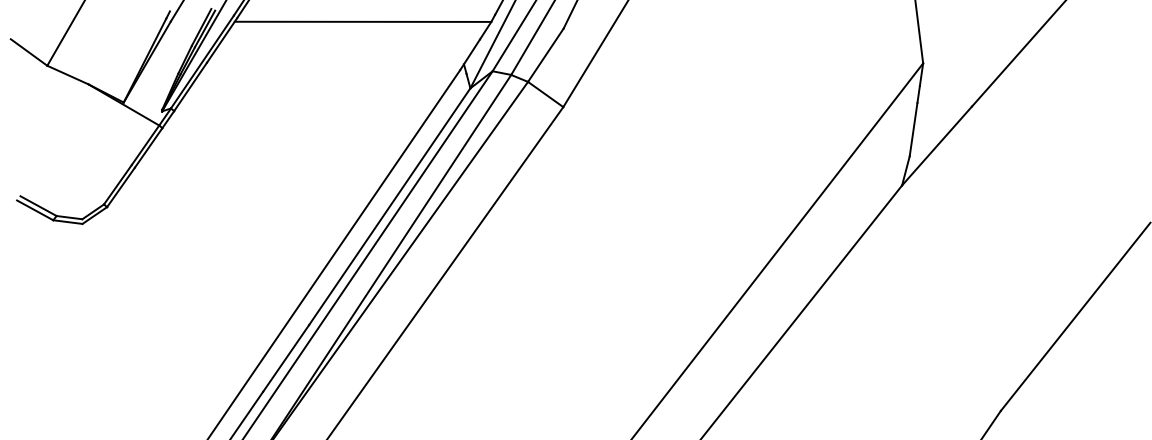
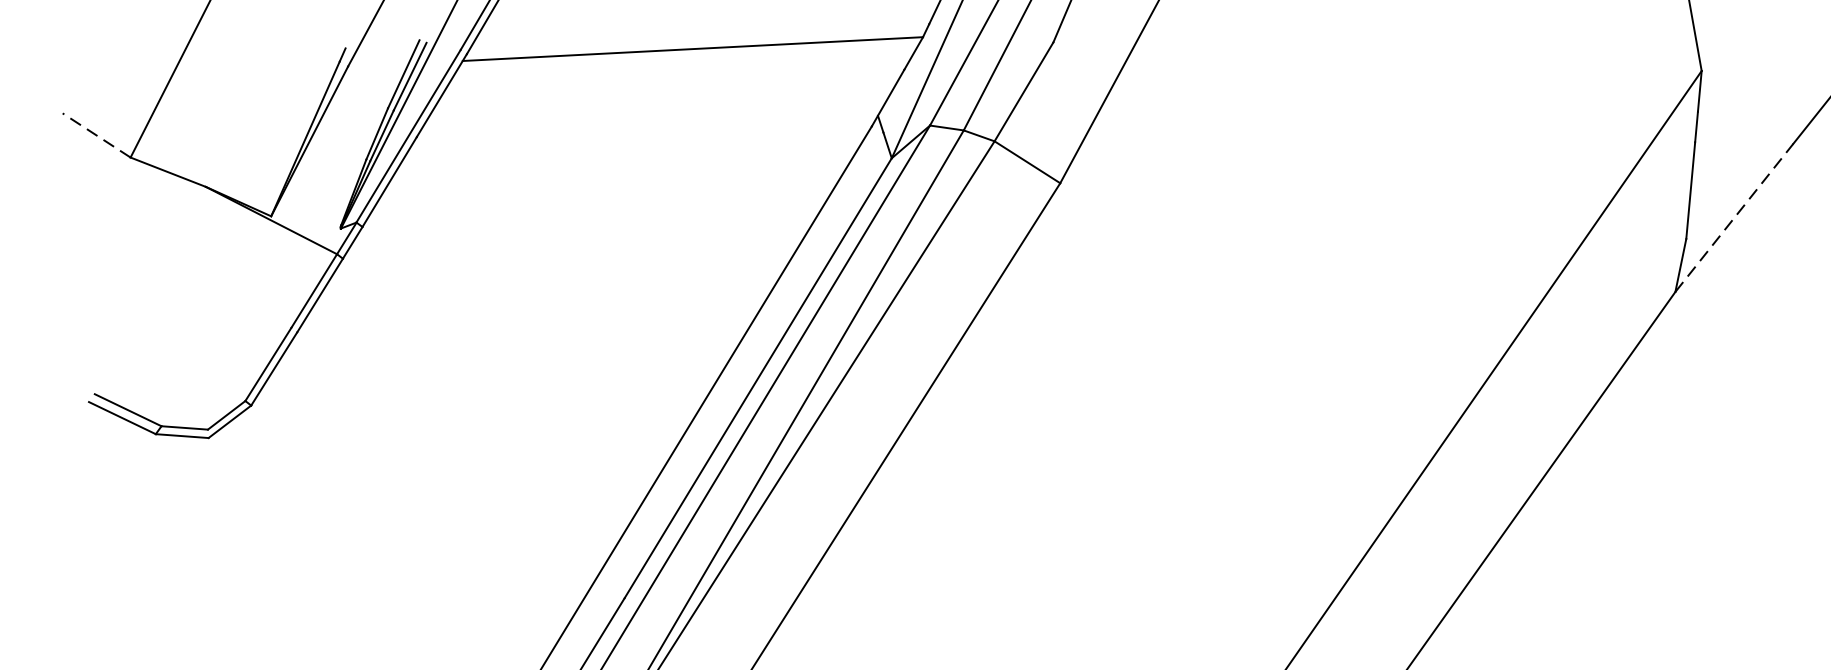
line: (29, 52) -> (97, 135), solid -> dashed
line: (937, 146) -> (1735, 218), solid -> dashed

